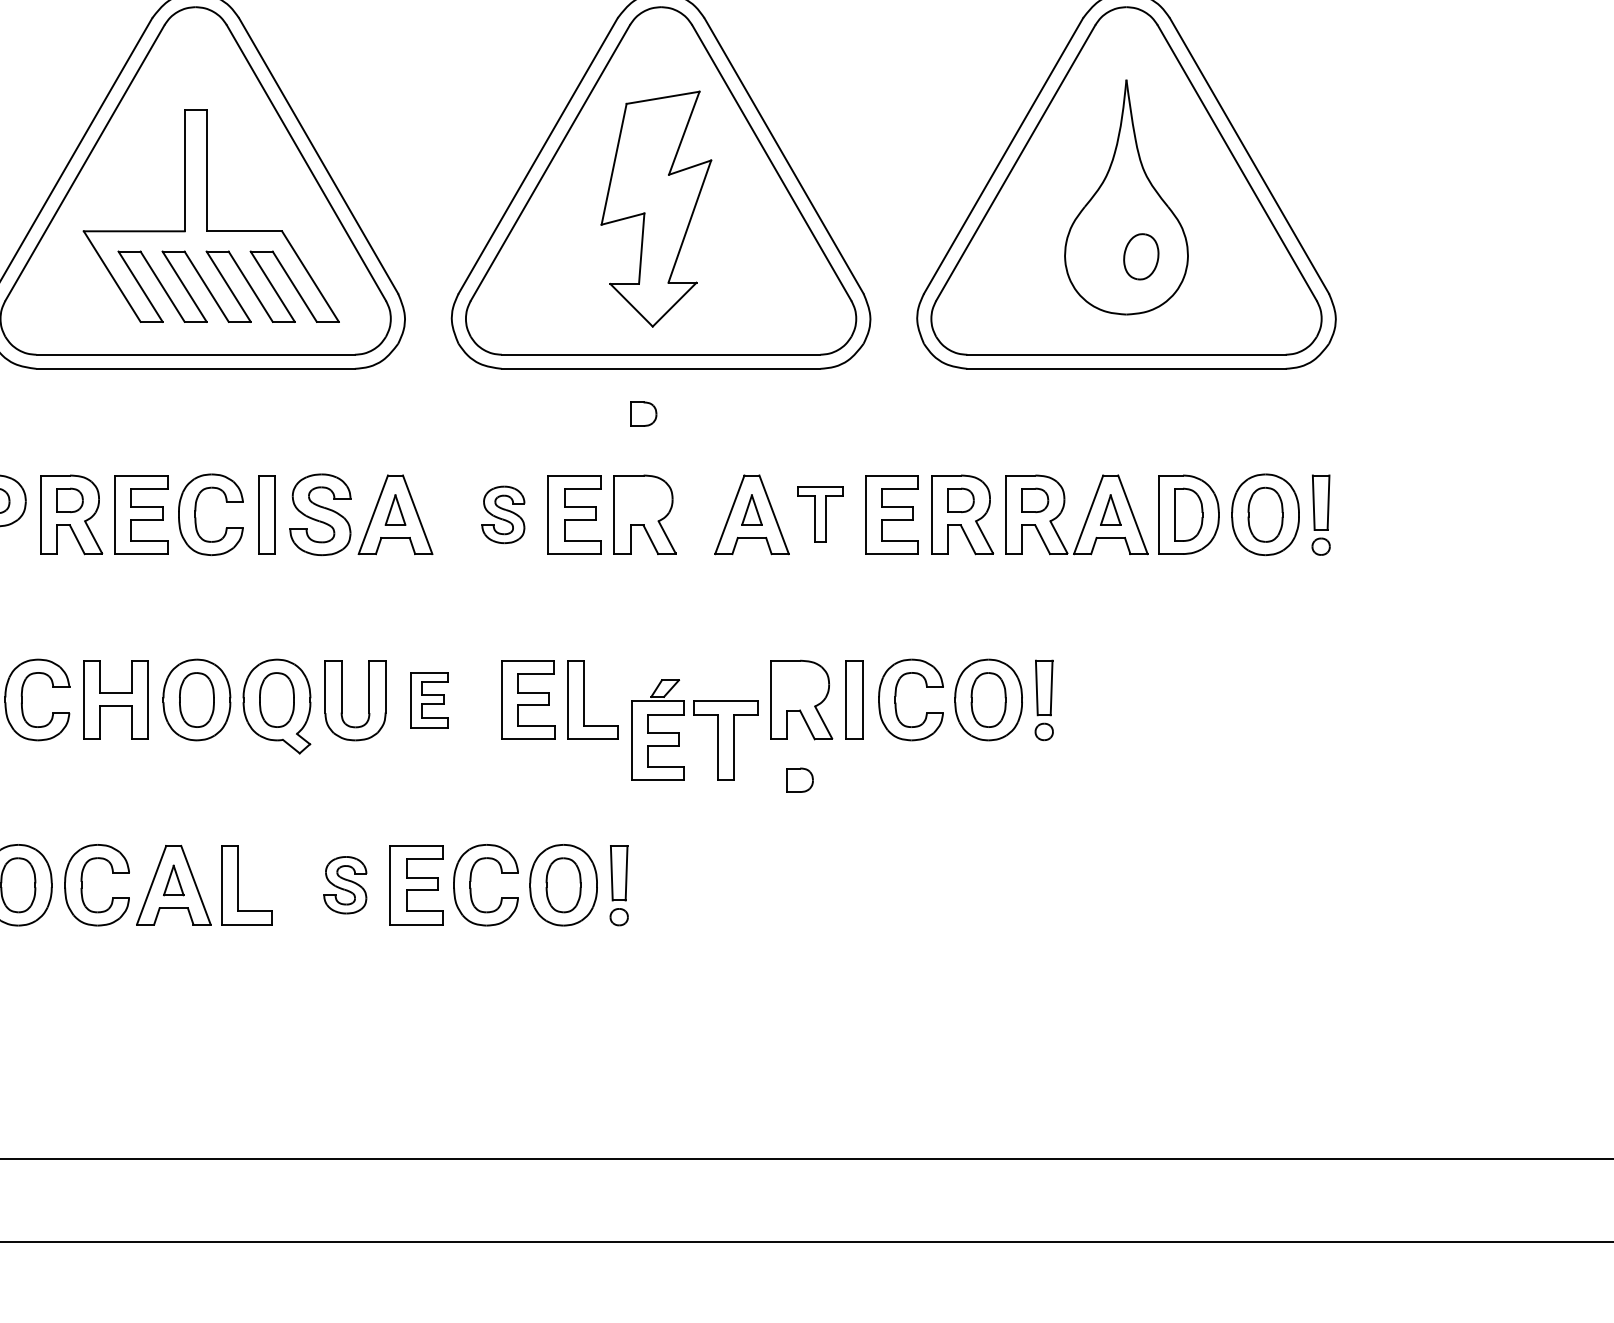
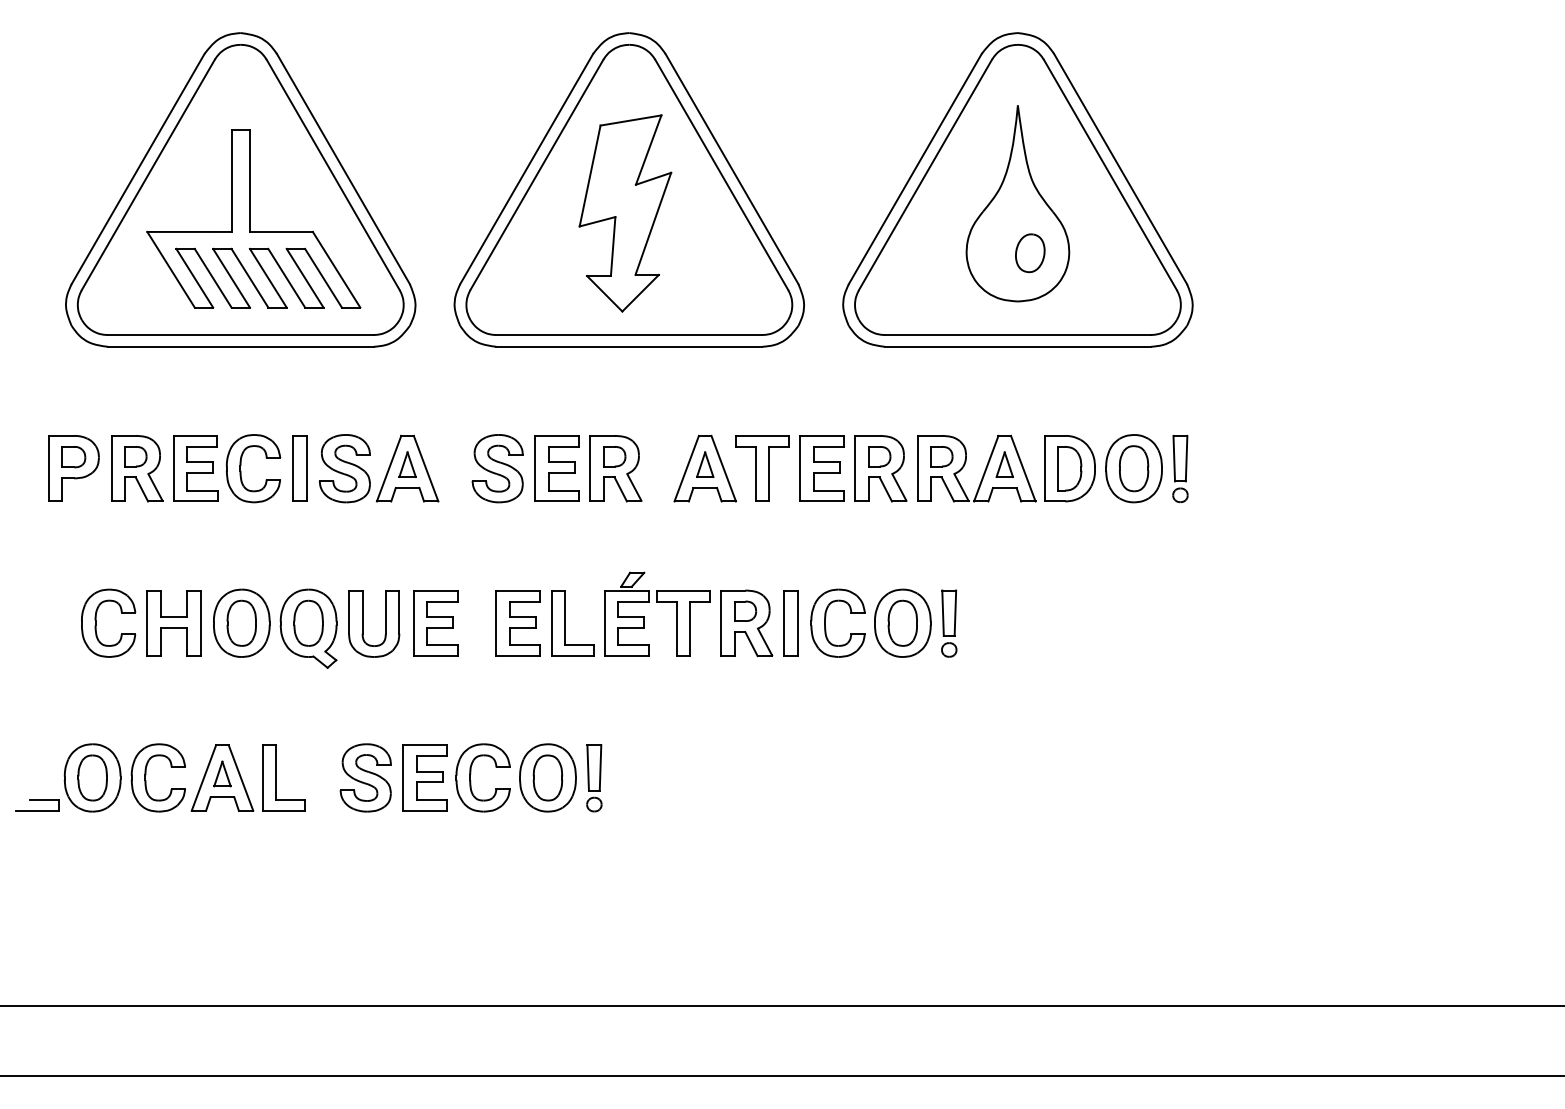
part: (643, 413) -> (614, 456), moved
part: (503, 514) -> (497, 468), size x1.43
part: (820, 514) -> (762, 468), size x1.43
part: (428, 700) -> (435, 623), size x1.43
part: (694, 715) -> (657, 602), moved
part: (800, 779) -> (745, 610), moved
part: (345, 884) -> (365, 777), size x1.43

